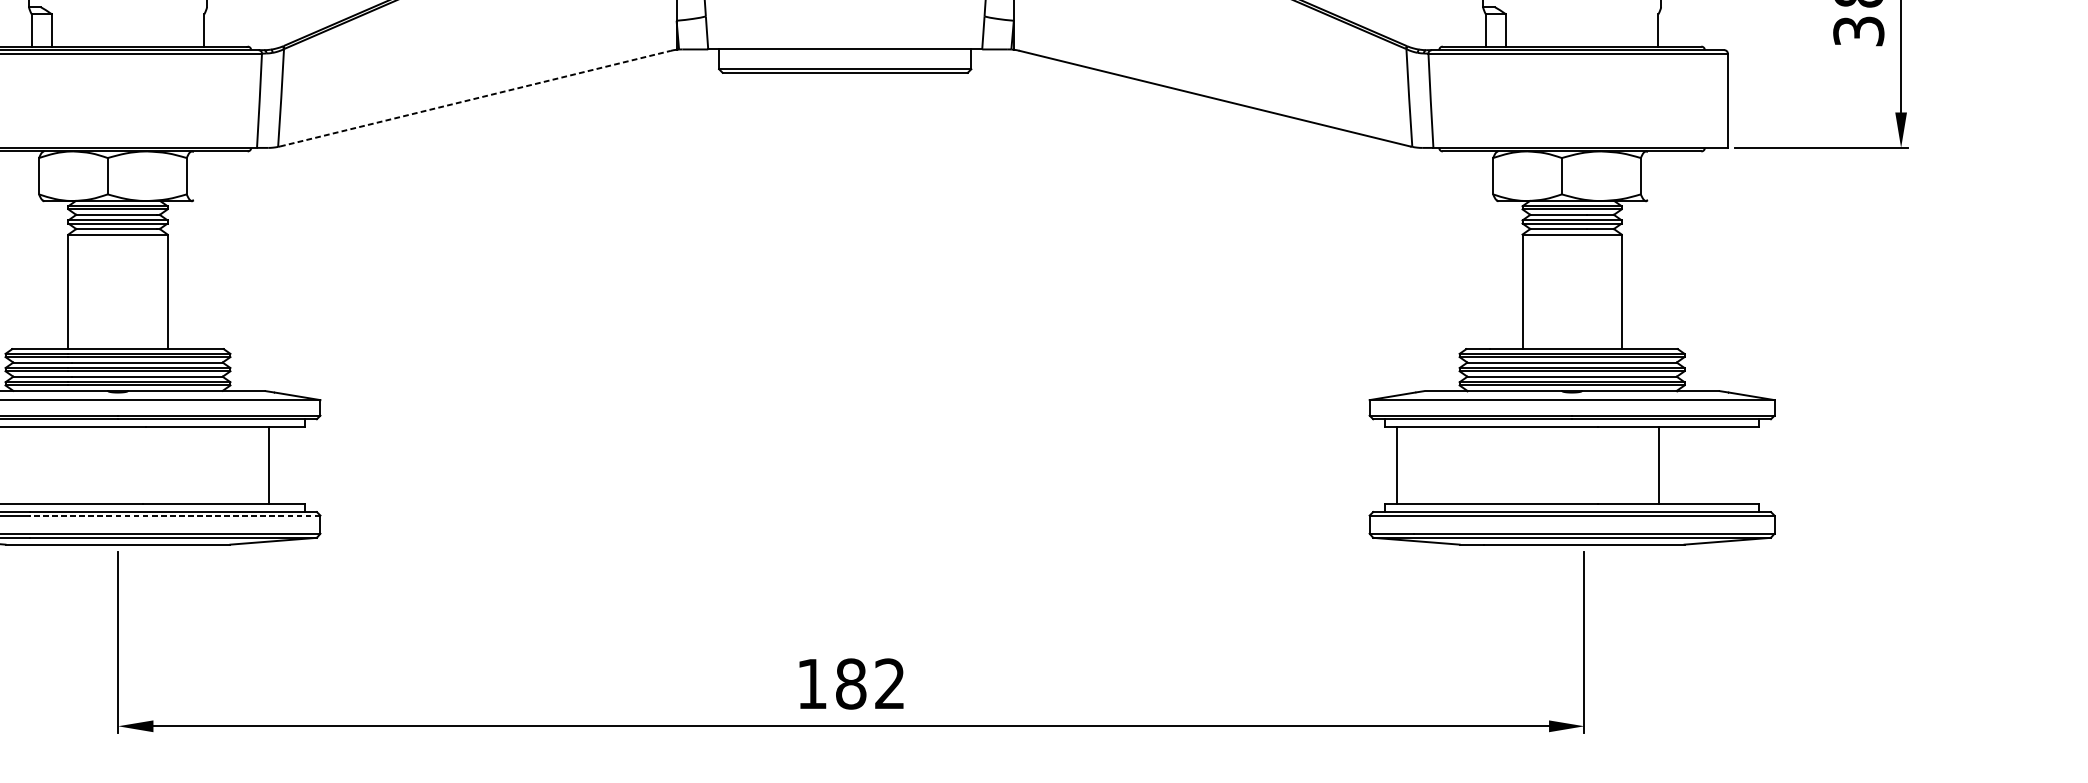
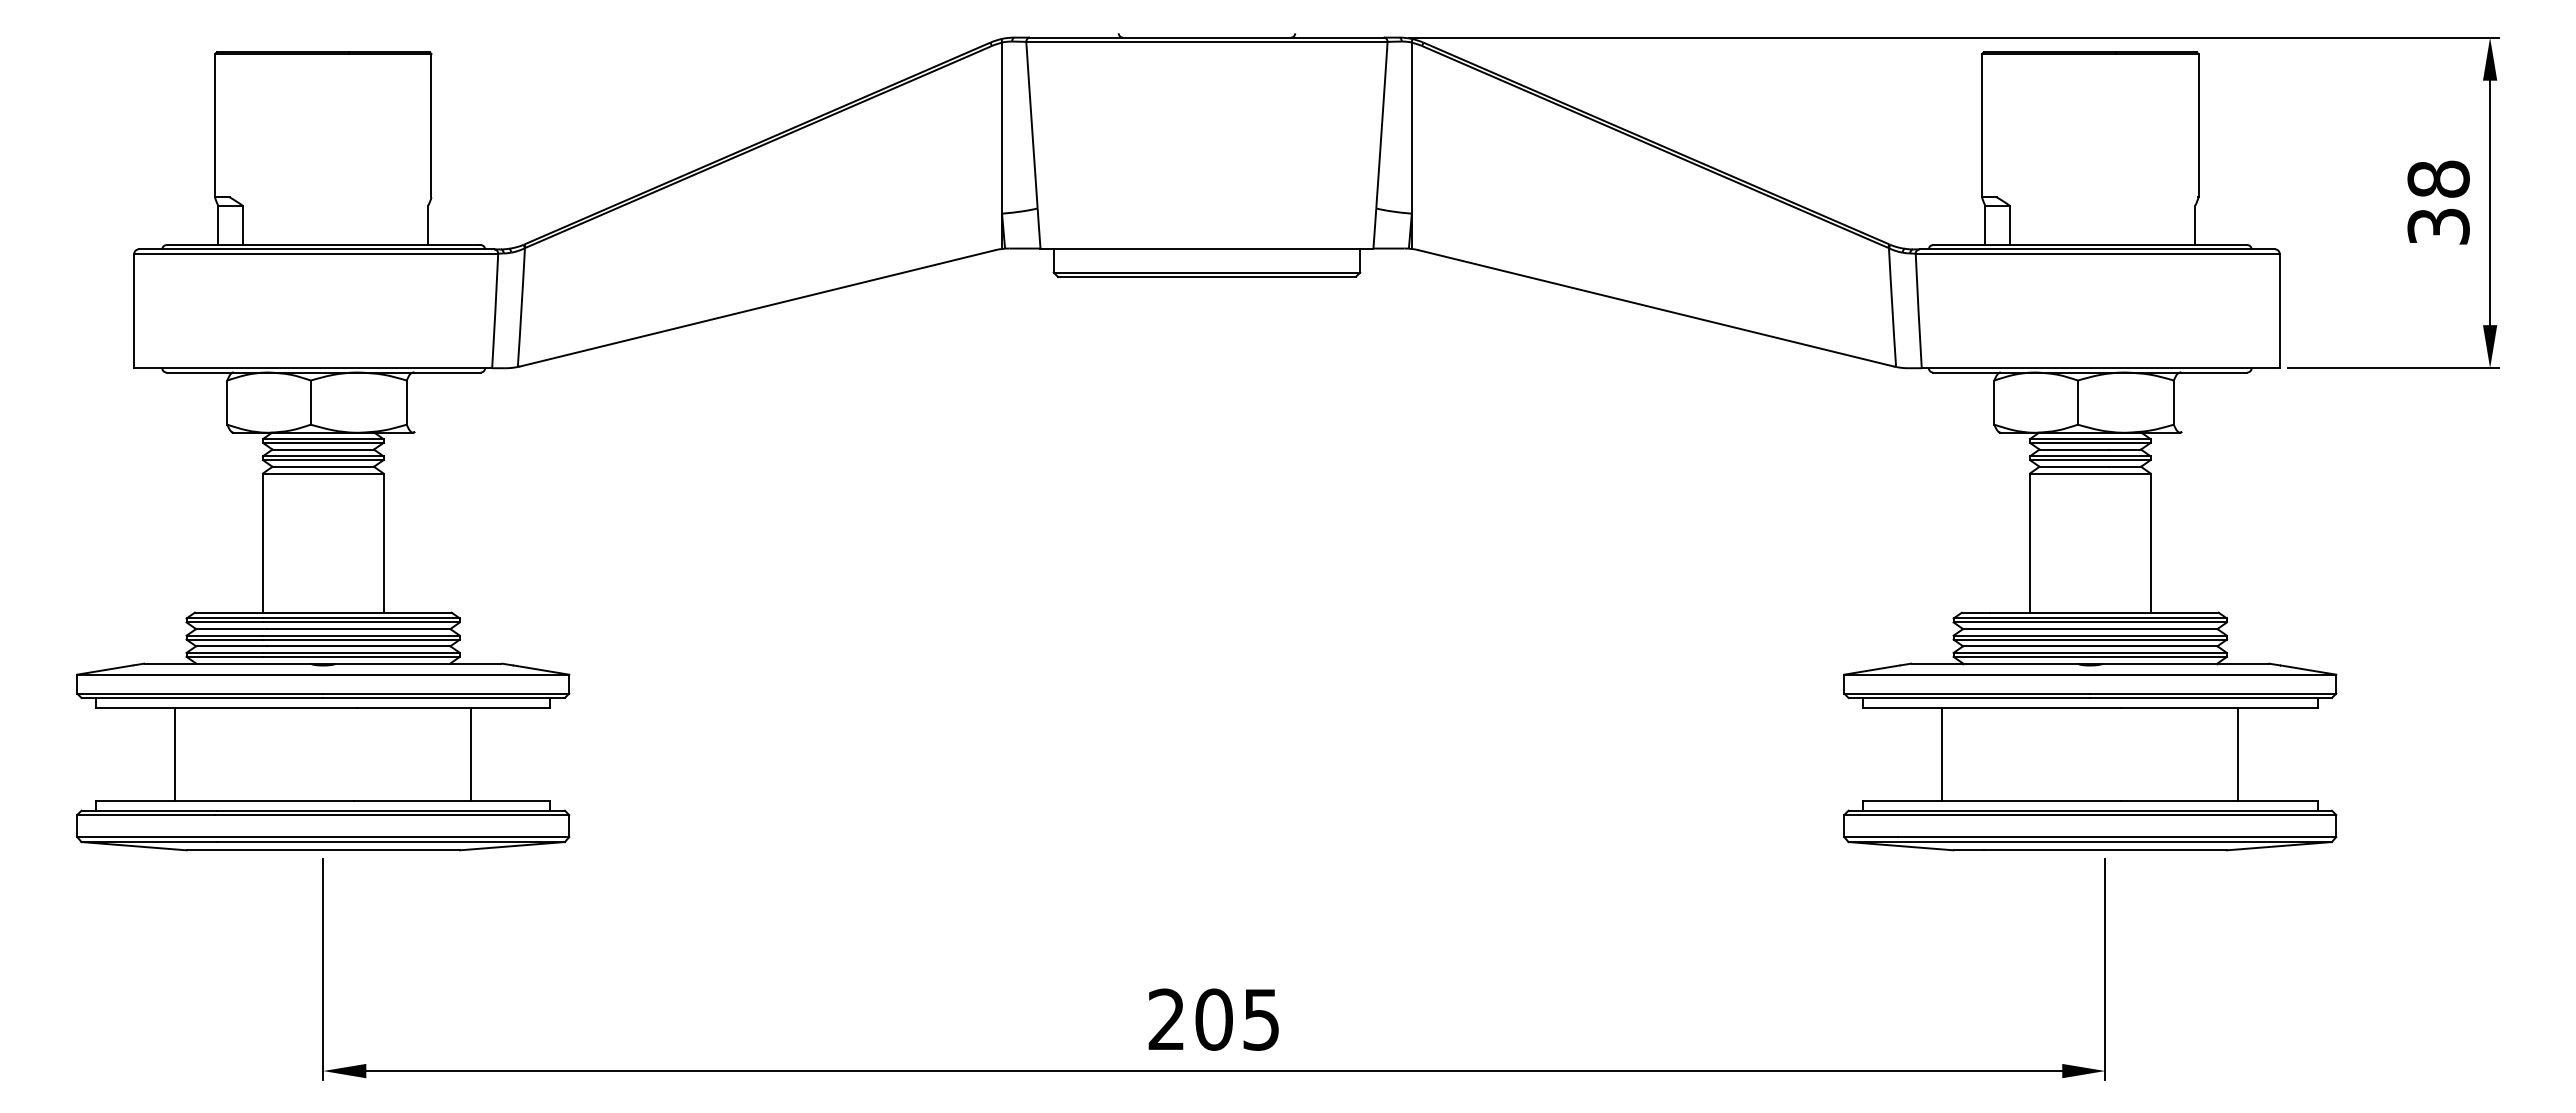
line: (476, 98) -> (758, 308), dashed -> solid
line: (268, 464) -> (471, 753), moved
line: (1397, 464) -> (1942, 753), moved
line: (1658, 464) -> (2238, 753), moved
line: (174, 515) -> (391, 815), dashed -> solid
text: (850, 683) -> (1213, 1019), 182 -> 205

